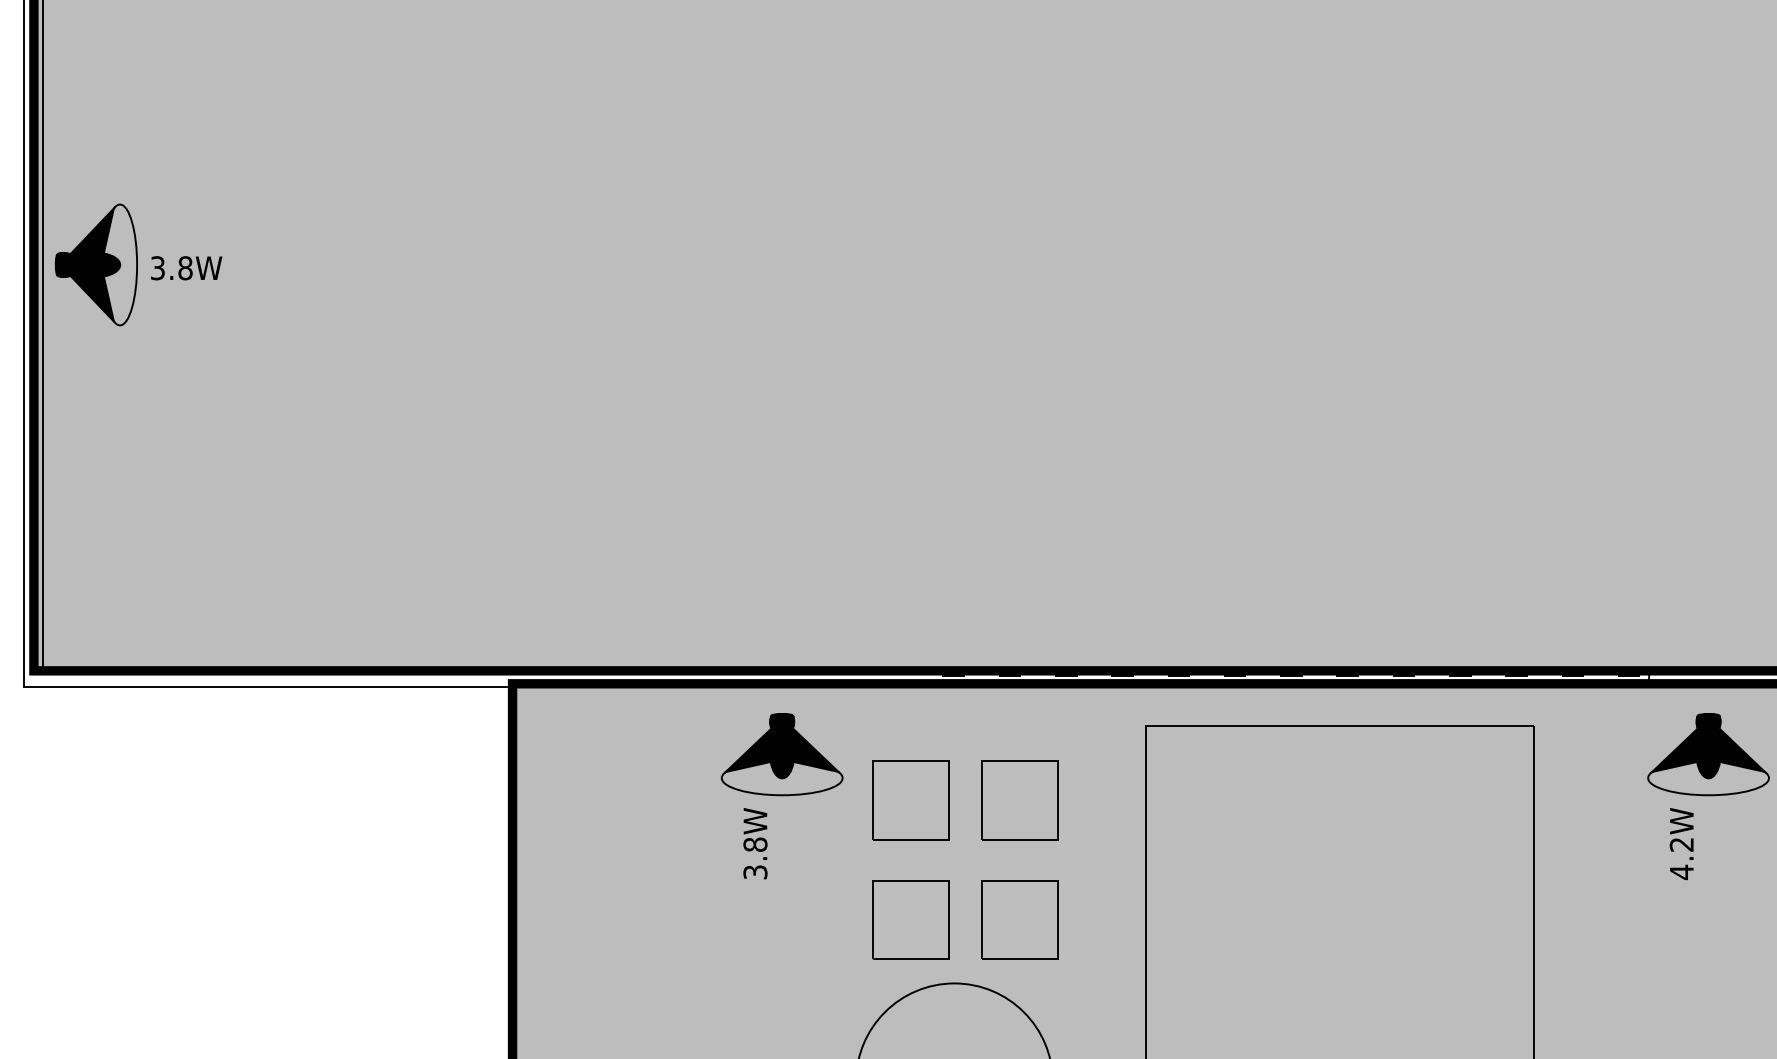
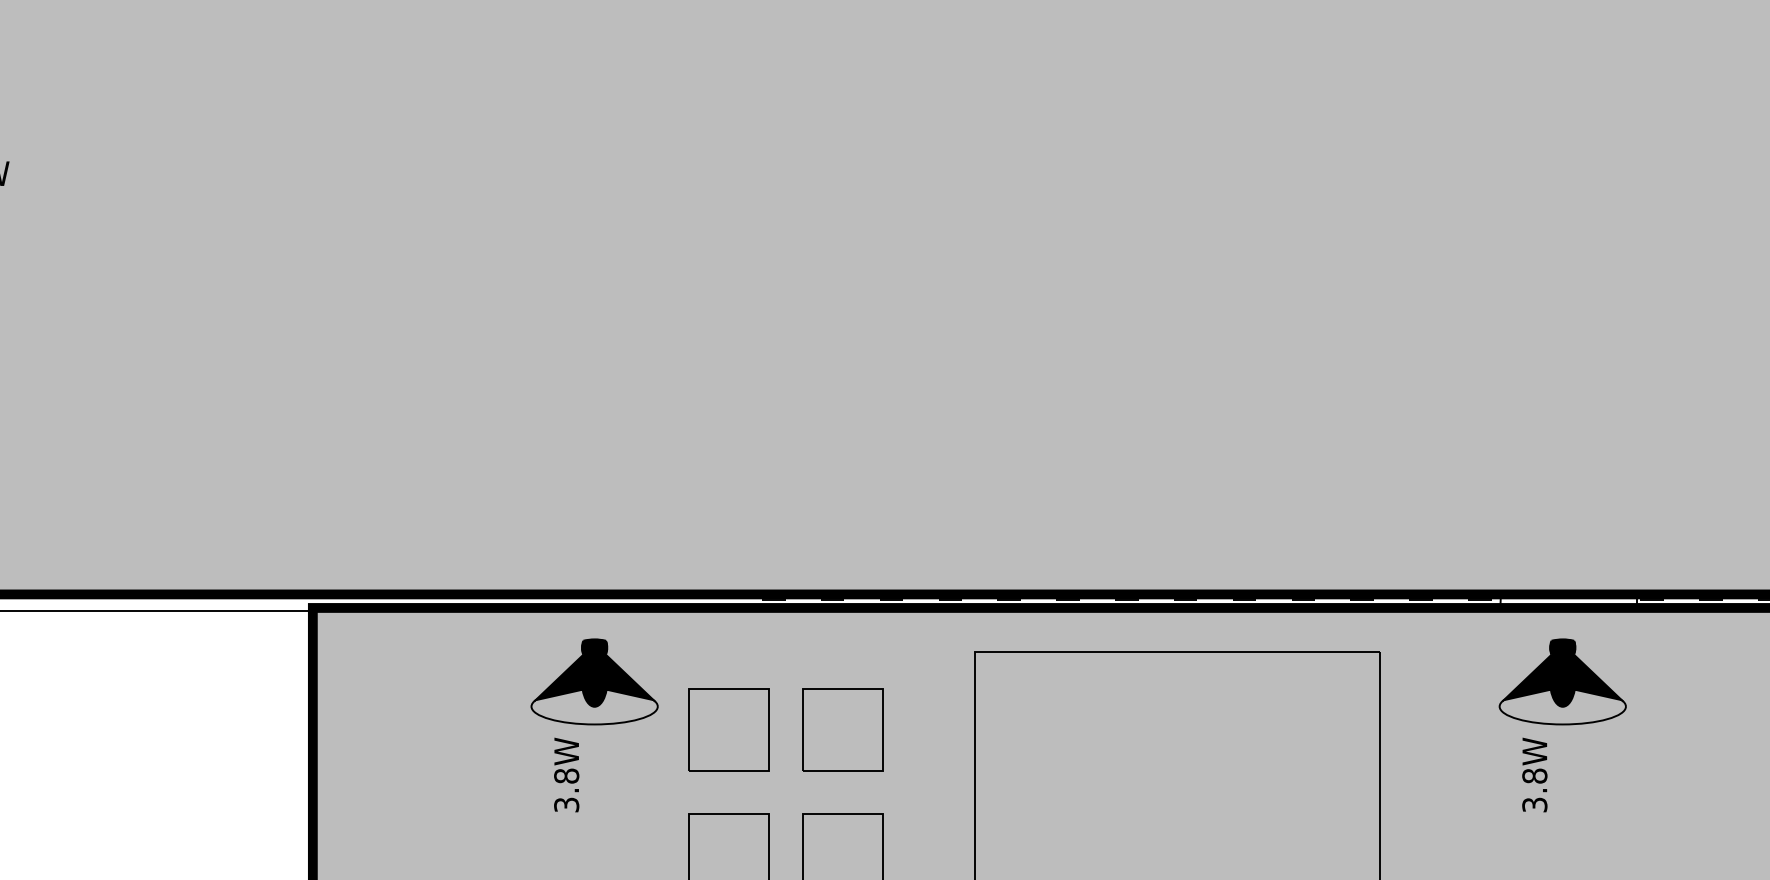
text: (1681, 858) -> (1534, 790), 4.2W -> 3.8W

